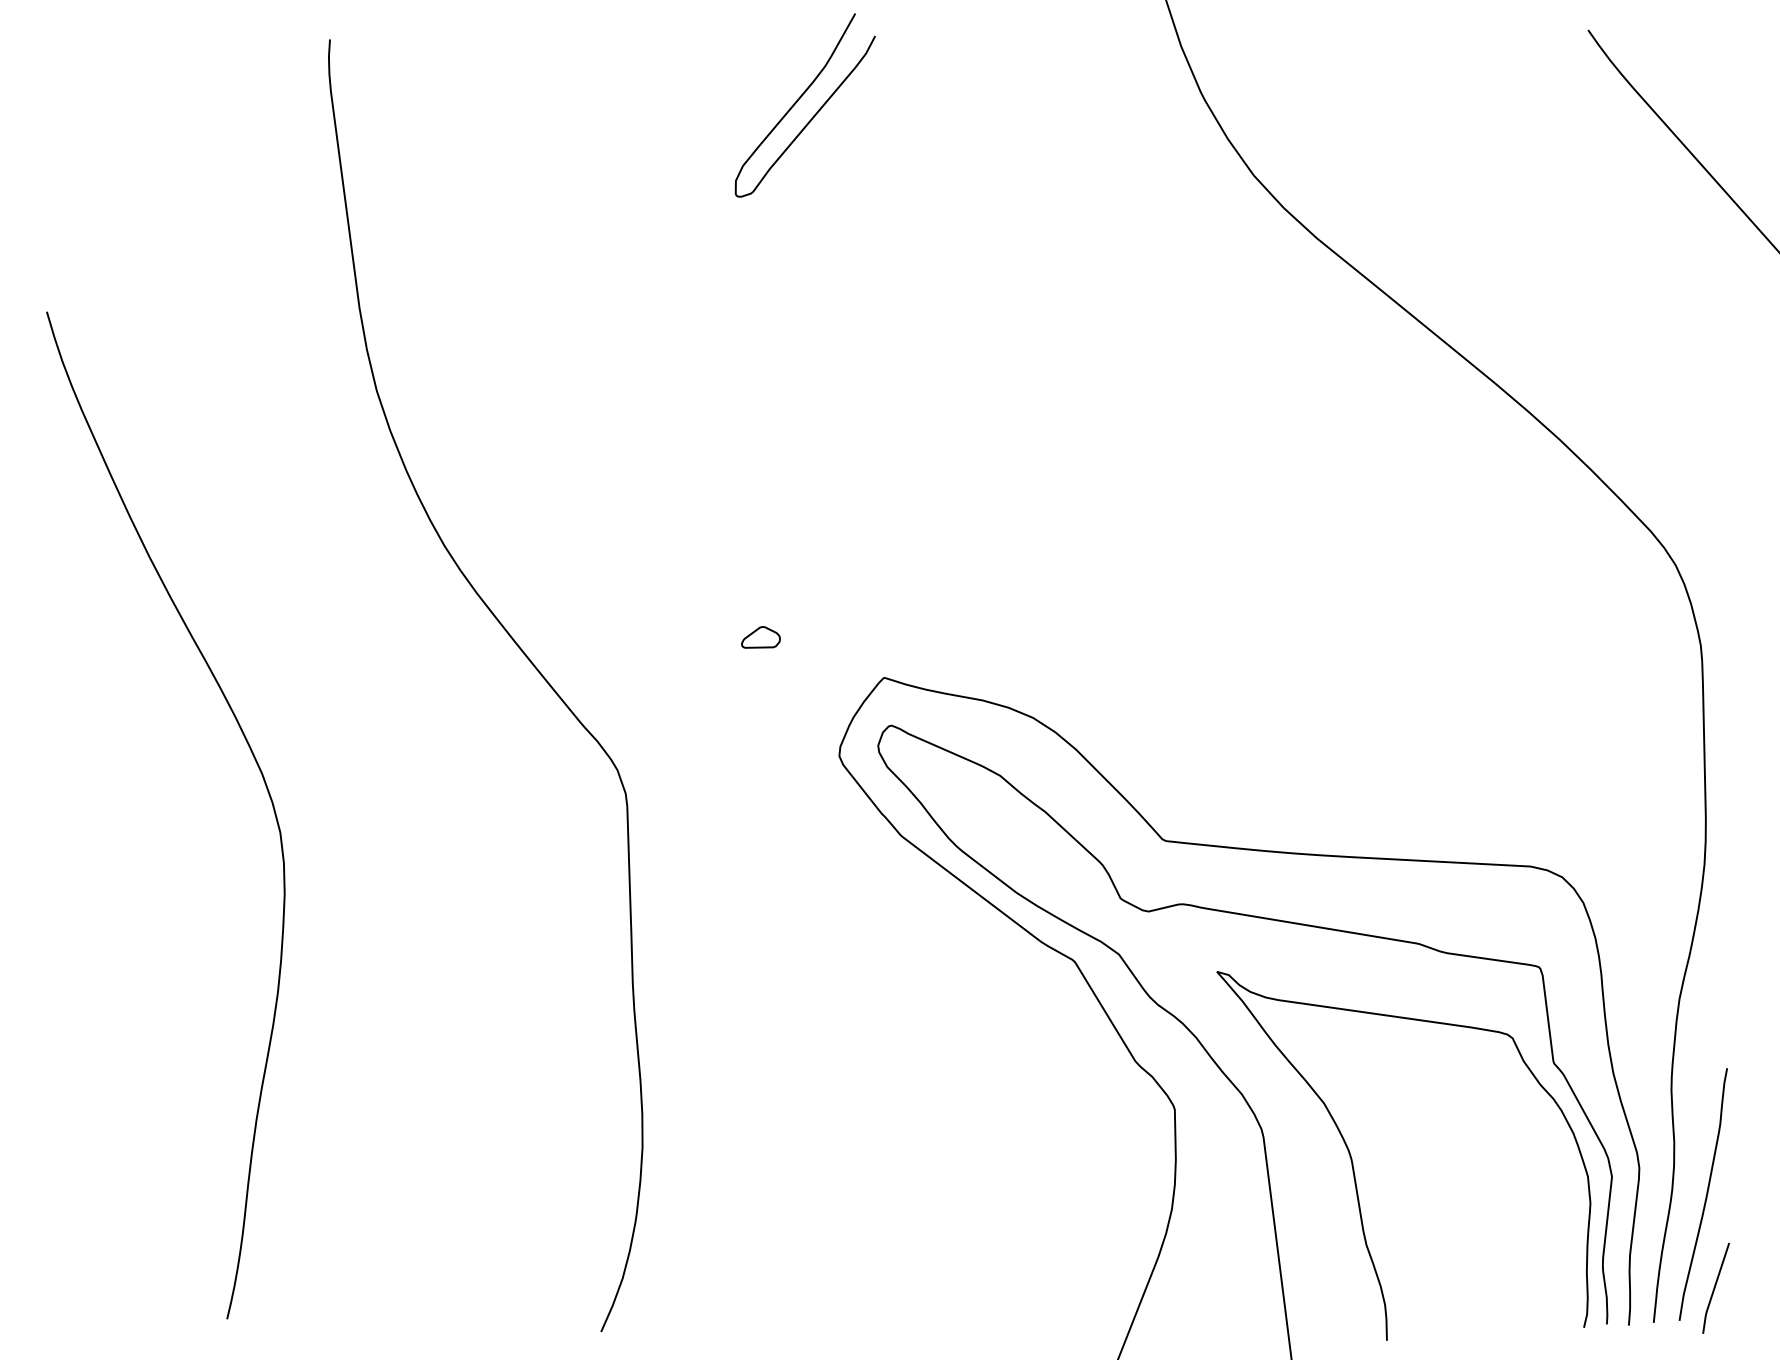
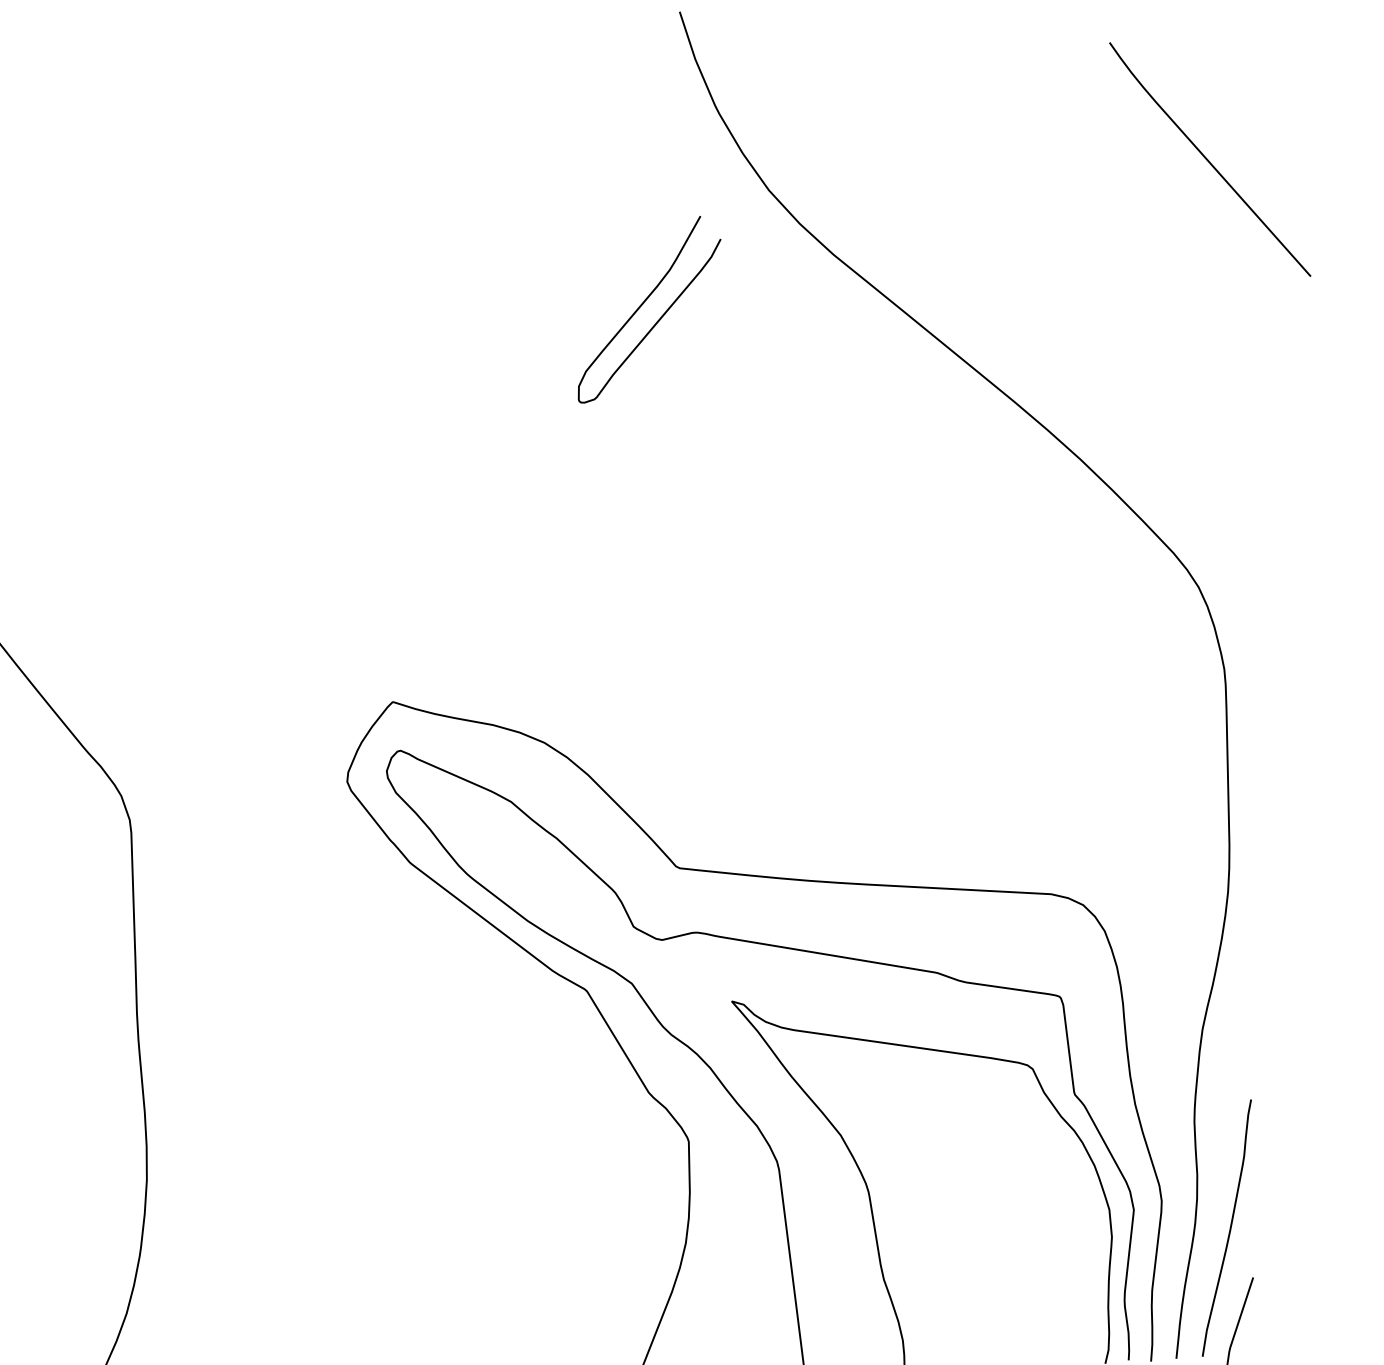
curve: (798, 101) -> (642, 305), moved
part: (760, 637) -> (266, 661), removed

